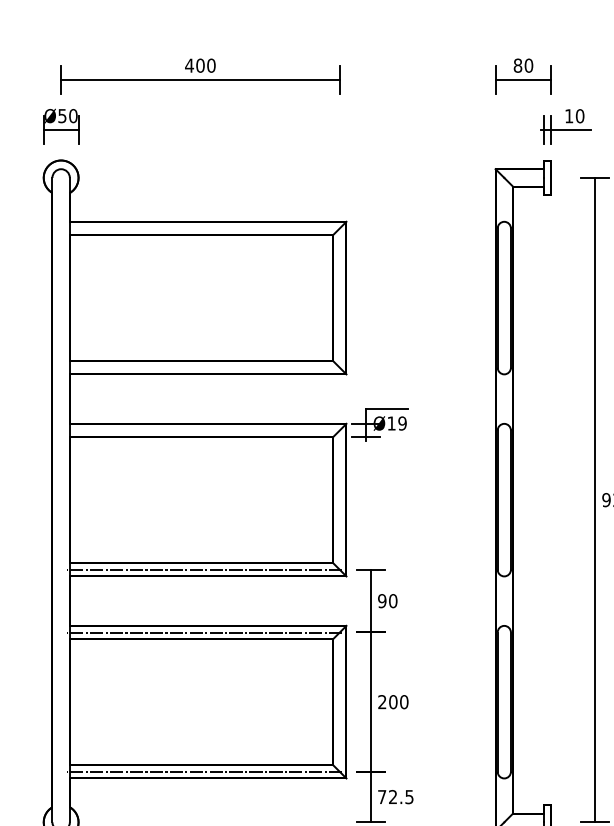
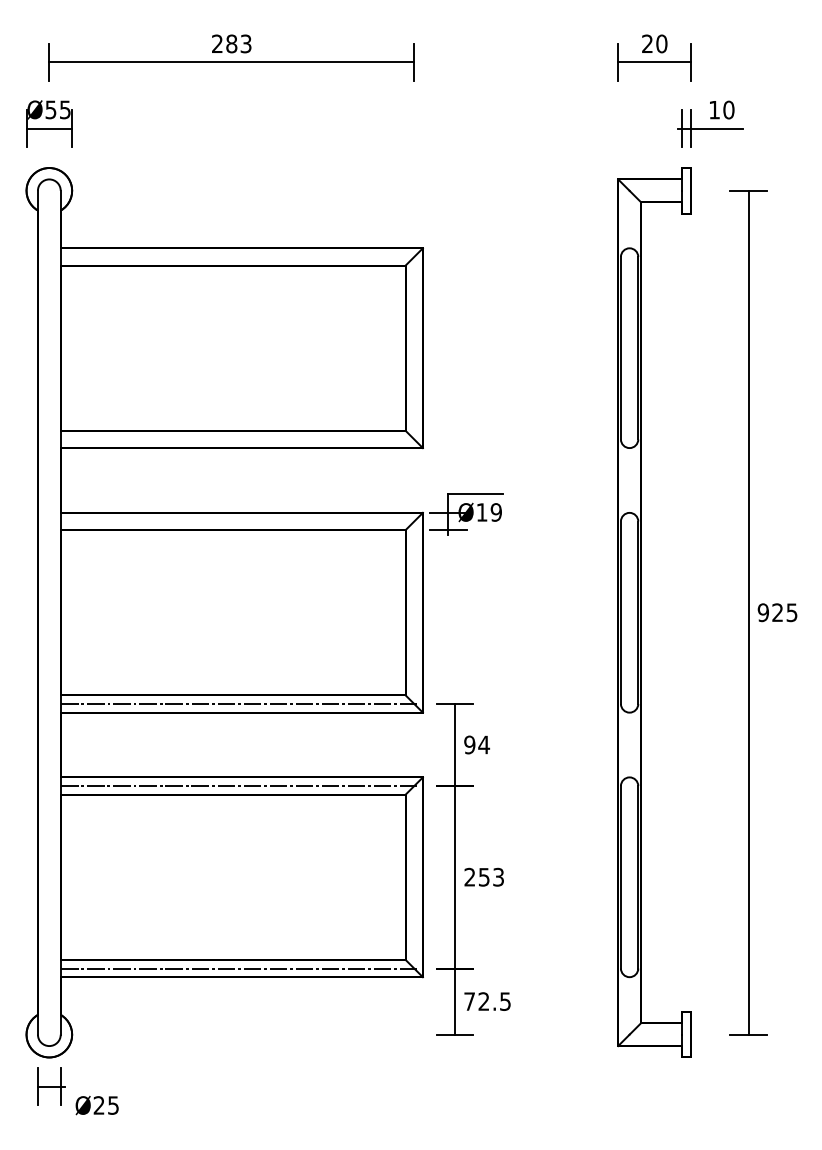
text: (200, 65) -> (231, 43), 400 -> 283
text: (517, 65) -> (647, 43), 80 -> 20
text: (72, 115) -> (64, 109), Ø50 -> Ø55
text: (393, 600) -> (484, 744), 90 -> 94
text: (398, 701) -> (491, 876), 200 -> 253

